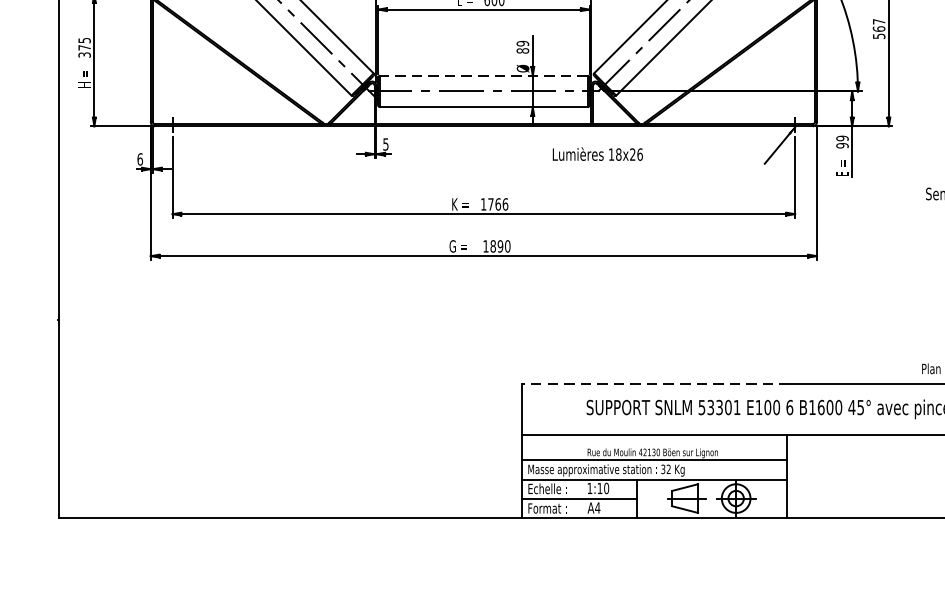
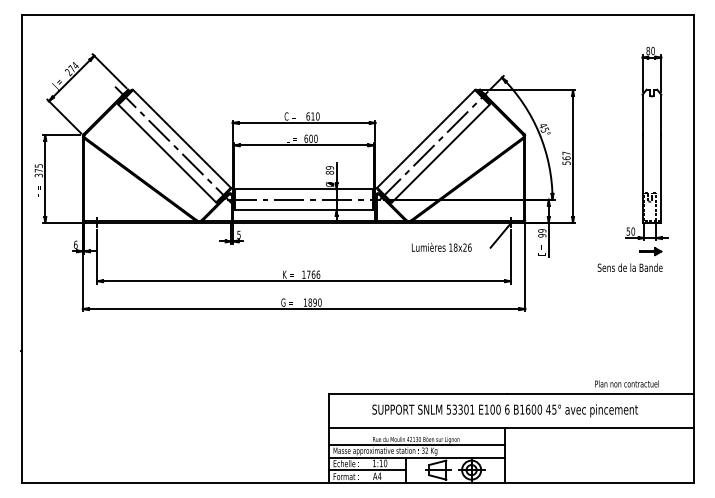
line: (483, 76) -> (303, 189), dashed -> solid
text: (597, 152) -> (441, 246), moved
line: (654, 384) -> (417, 394), dashed -> solid

